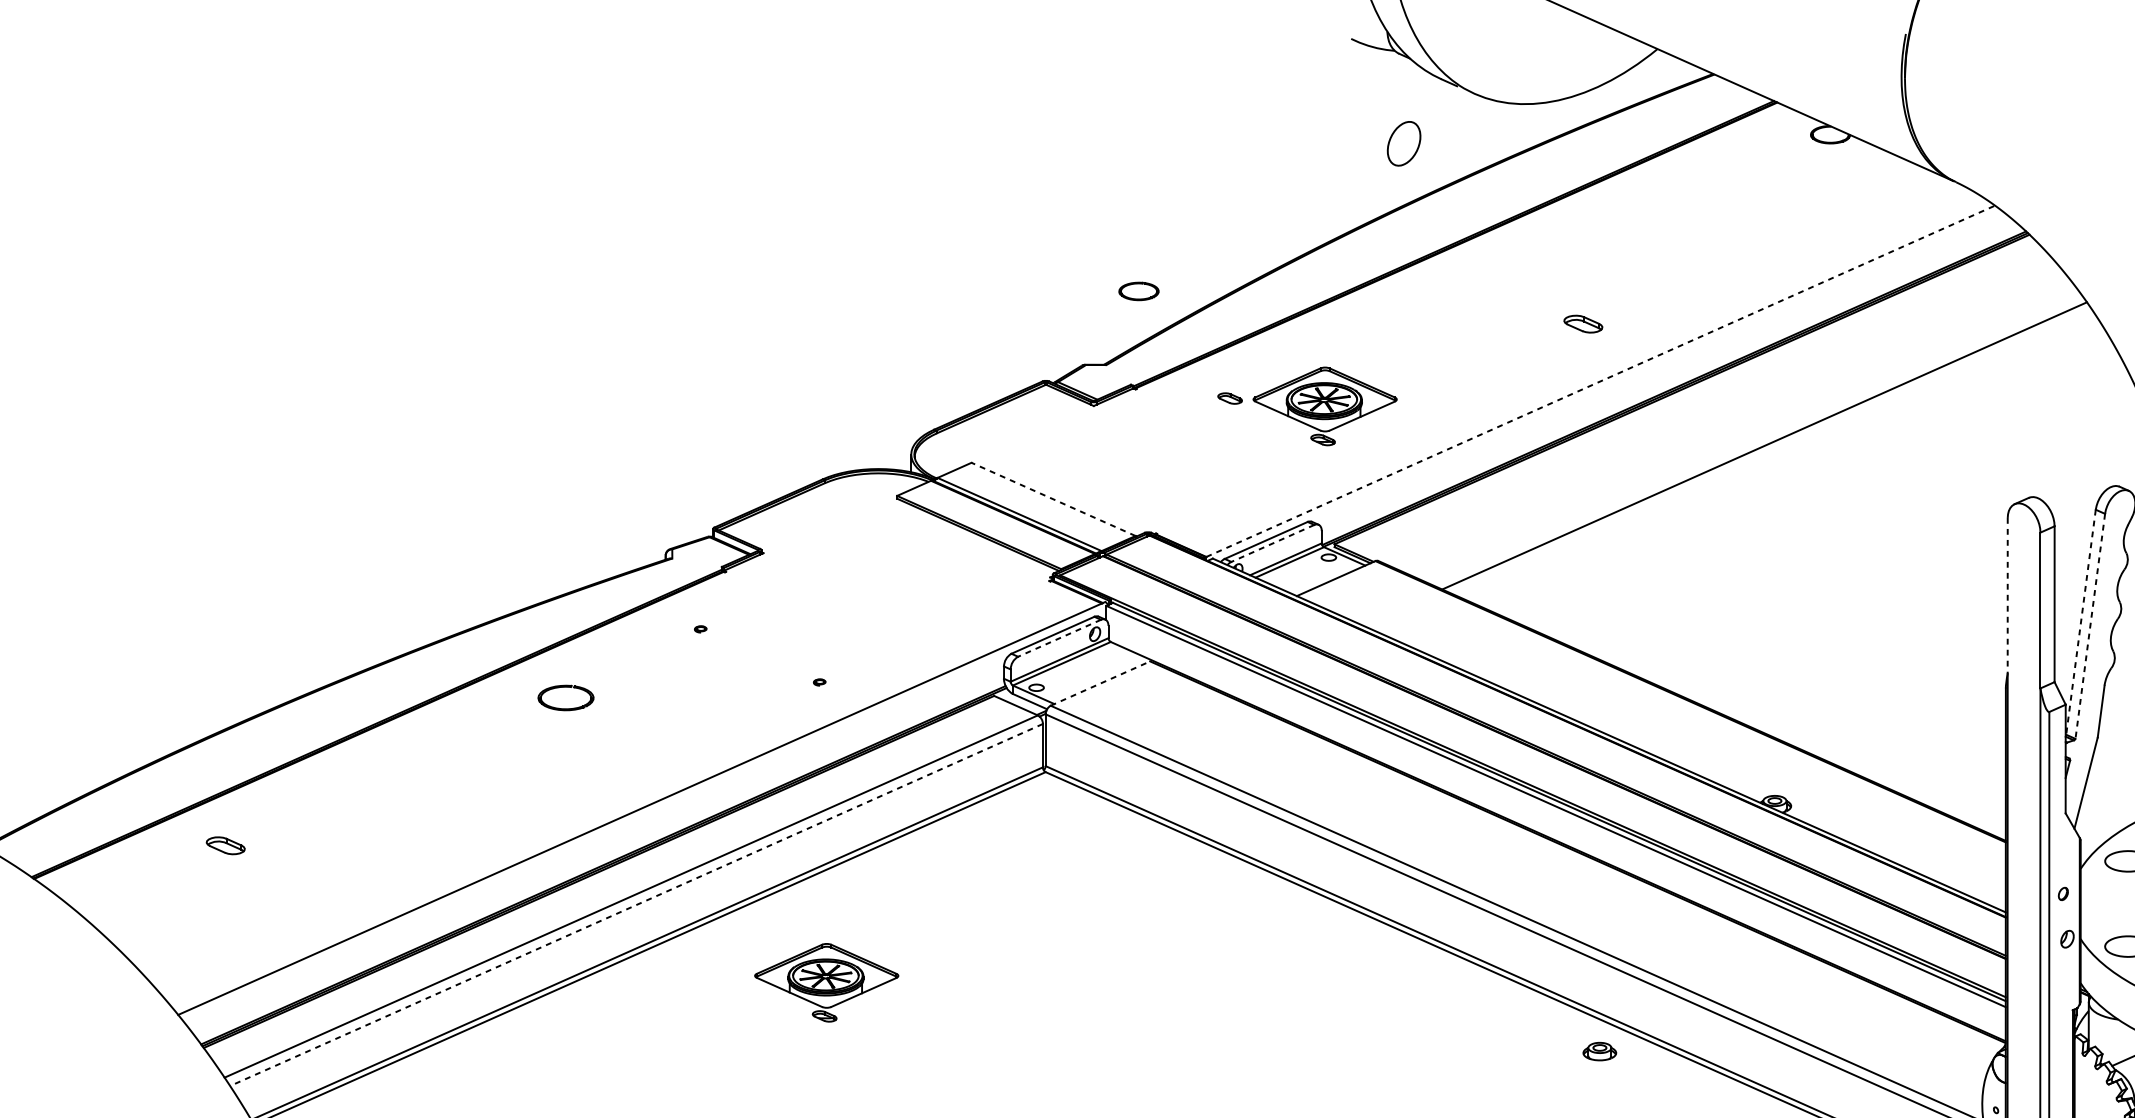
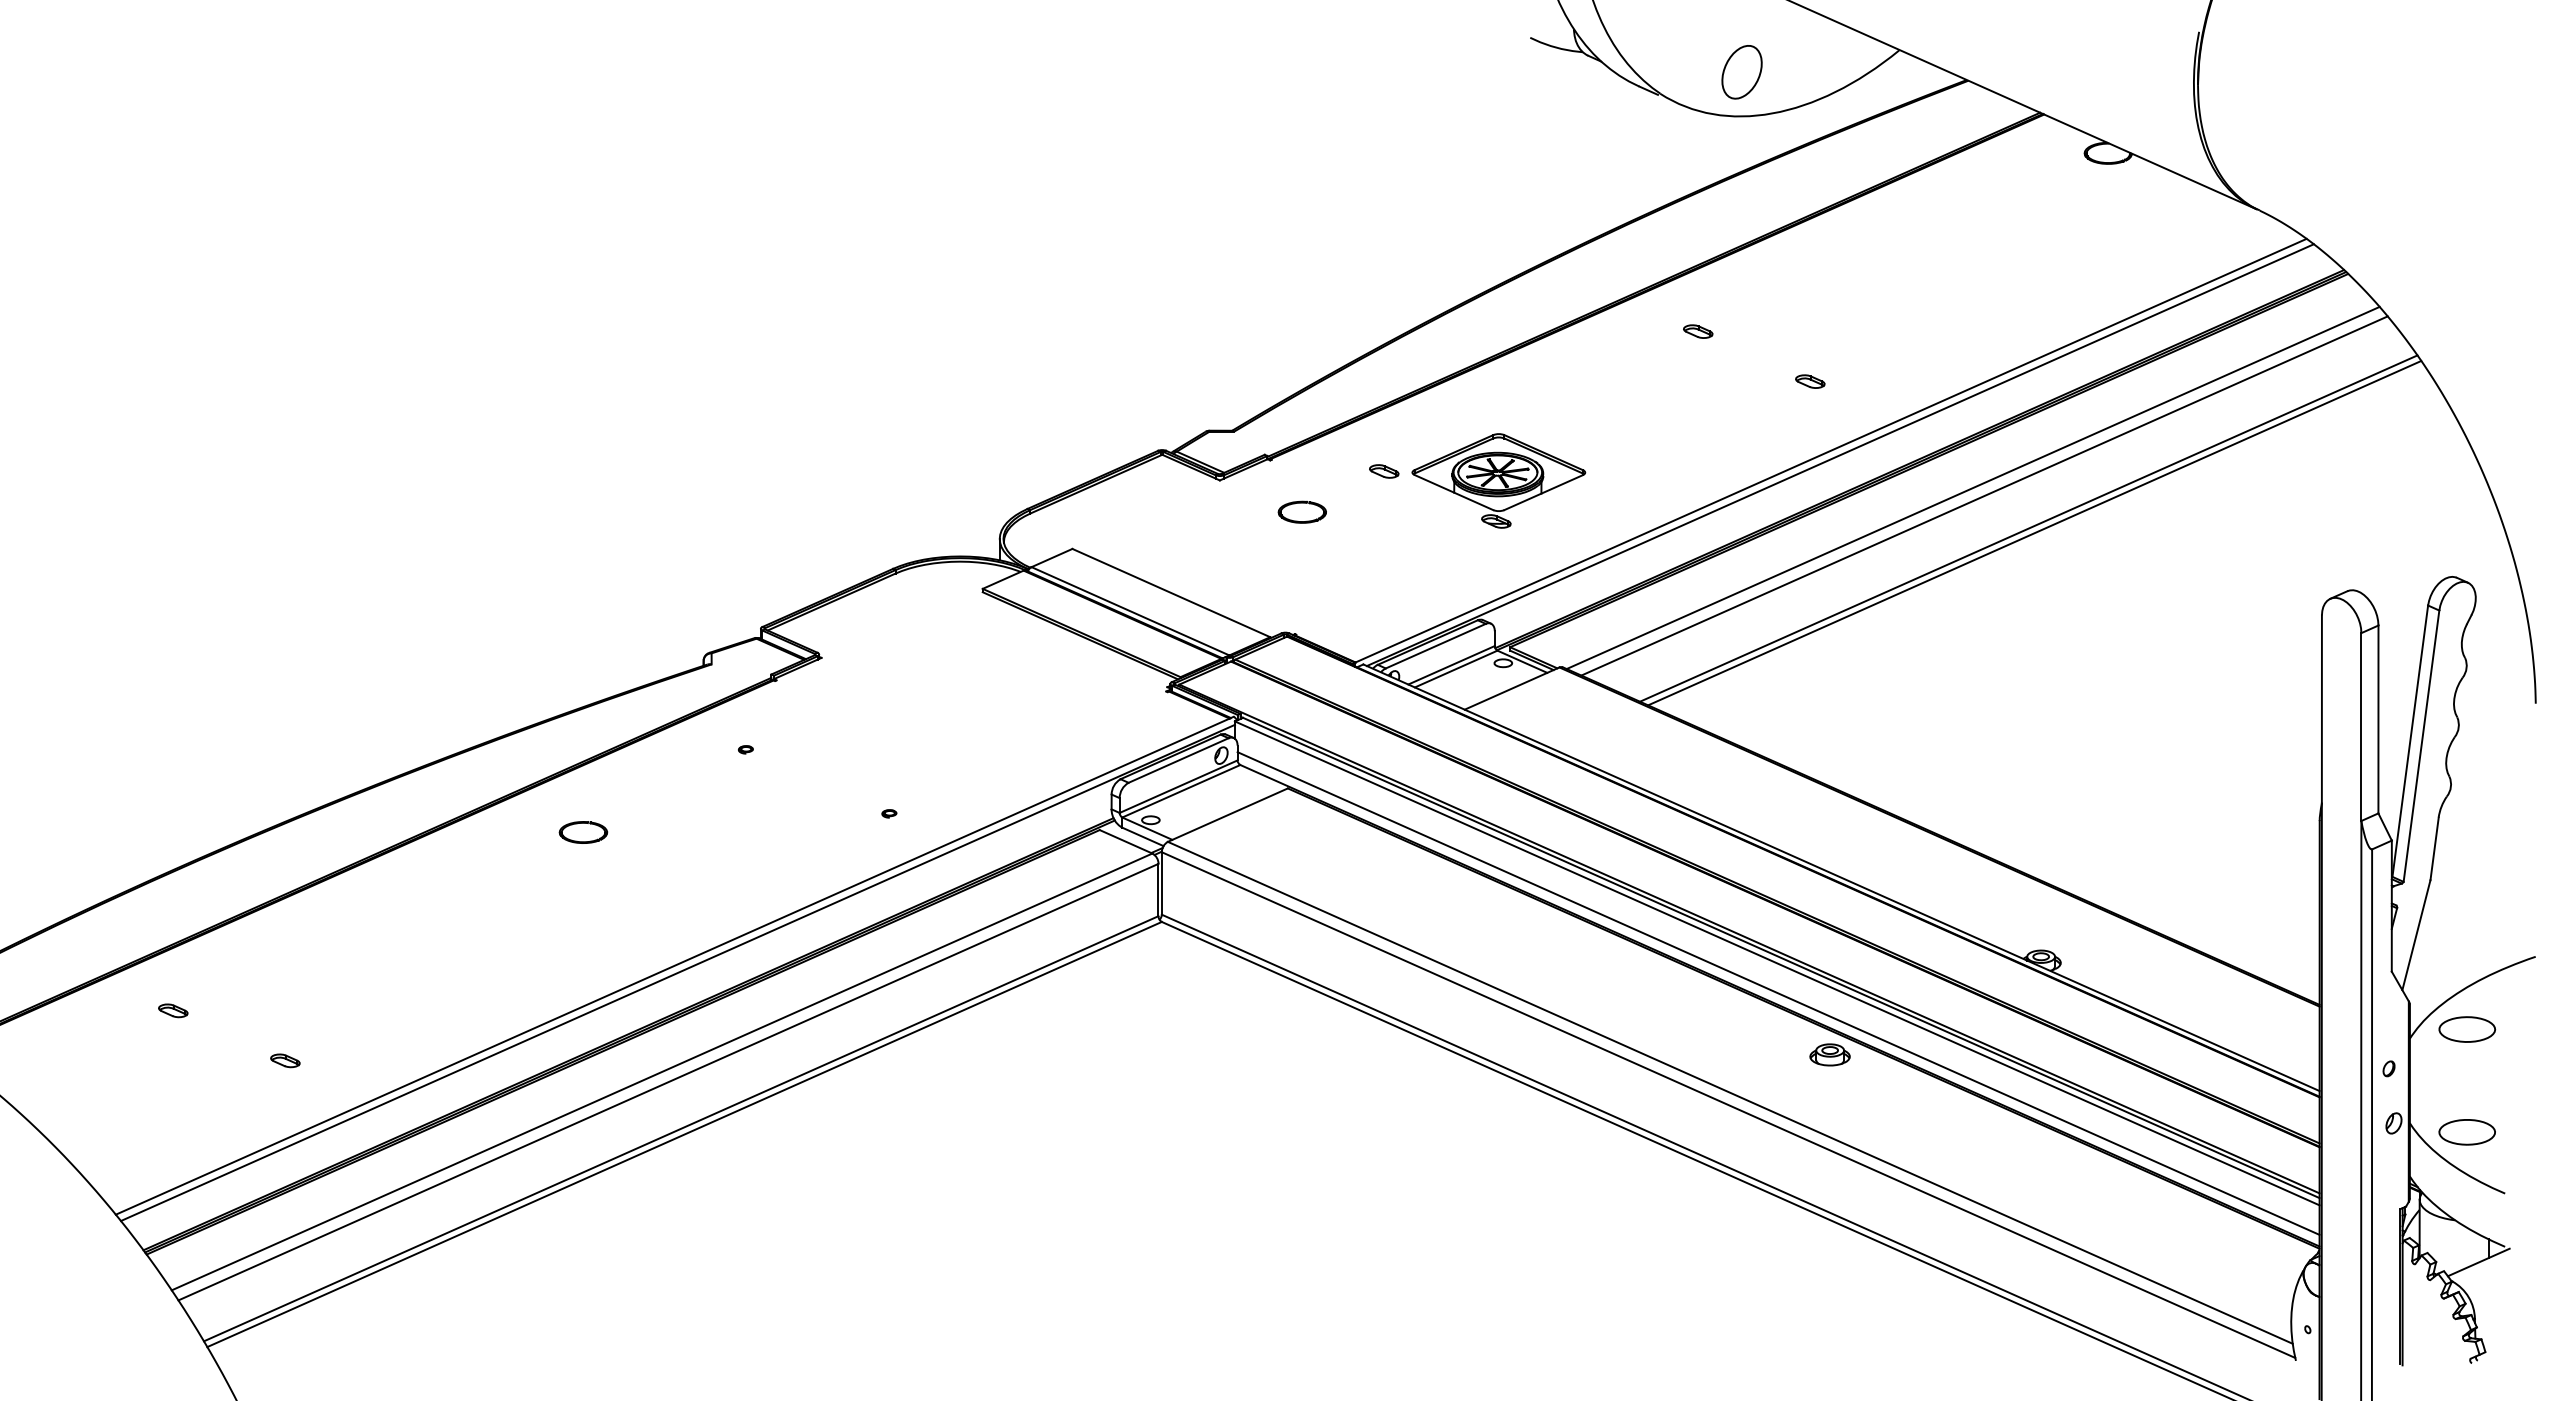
part: (1403, 143) -> (1741, 72), moved
part: (1490, 282) -> (1698, 331), added
part: (1138, 290) -> (1301, 511), moved
part: (1583, 323) -> (1810, 381), size x0.62
line: (1601, 381) -> (1831, 450), dashed -> solid
line: (1607, 385) -> (1839, 455), added
line: (1717, 411) -> (1972, 487), added
line: (1727, 418) -> (1984, 495), added
line: (1769, 449) -> (2034, 532), added
line: (1052, 498) -> (1170, 592), dashed -> solid
line: (1272, 543) -> (1435, 646), dashed -> solid
line: (2007, 595) -> (2321, 709), dashed -> solid
line: (2081, 622) -> (2410, 741), dashed -> solid
line: (2090, 626) -> (2421, 746), dashed -> solid
line: (1059, 638) -> (1178, 760), dashed -> solid
line: (1100, 683) -> (1227, 815), dashed -> solid
part: (566, 697) -> (583, 832), size x0.71
line: (644, 814) -> (677, 972), added
line: (1557, 831) -> (1778, 993), added
part: (226, 845) -> (173, 1010), size x0.62
part: (318, 887) -> (285, 1060), added
line: (636, 905) -> (668, 1082), dashed -> solid
part: (826, 982) -> (897, 1175), removed
part: (1599, 1051) -> (1829, 1054), moved

